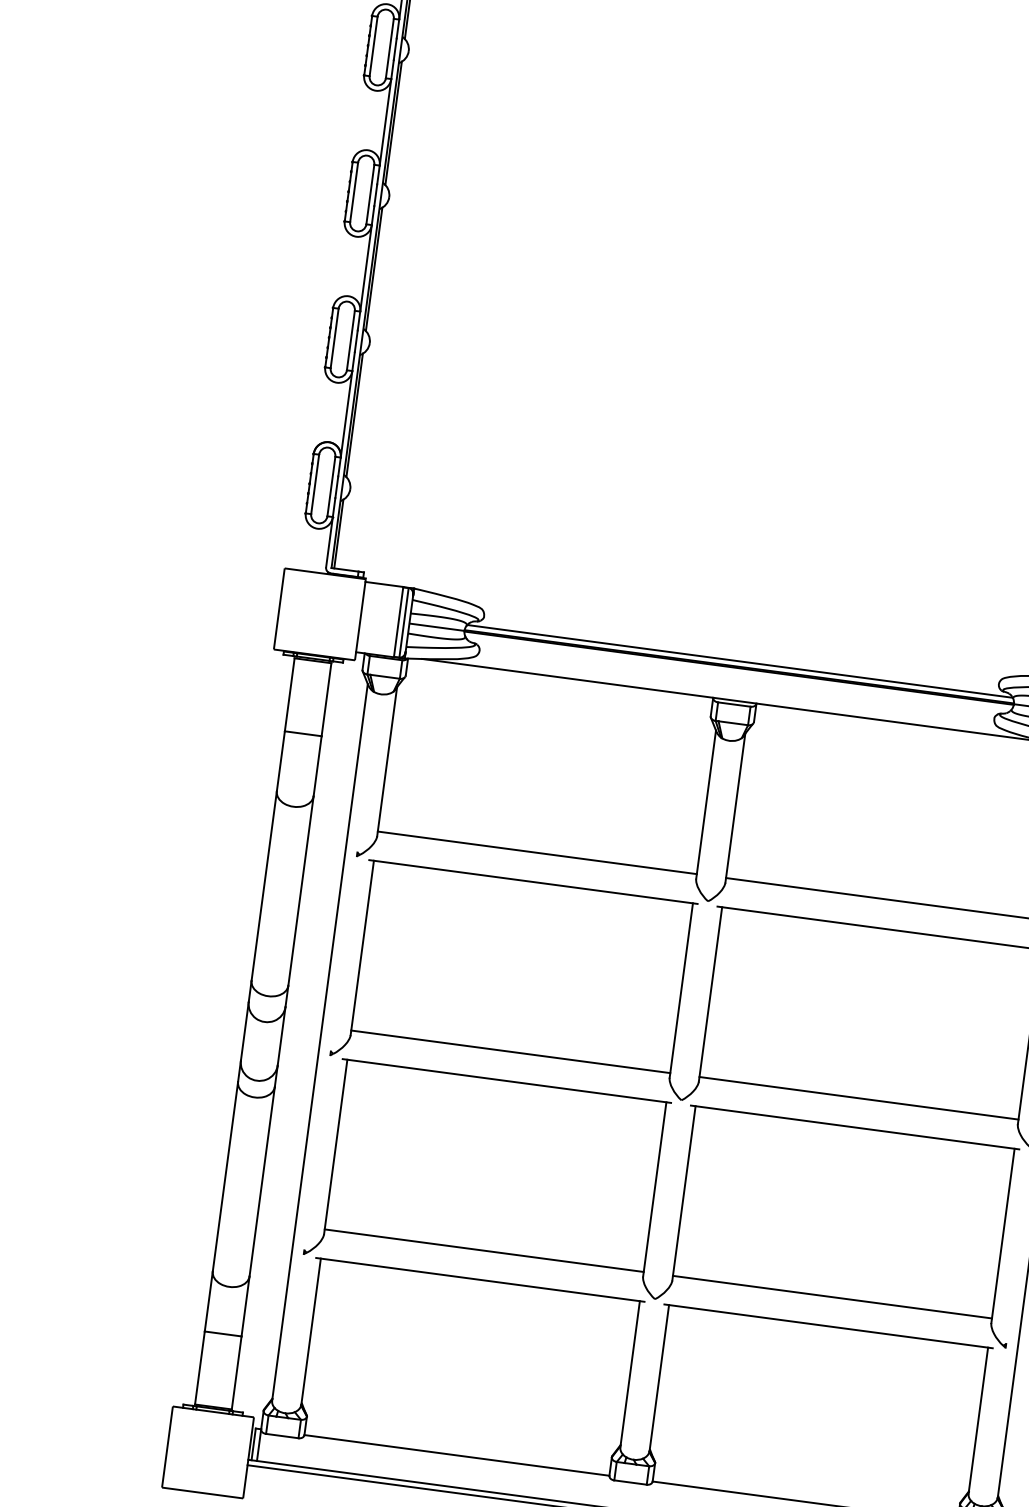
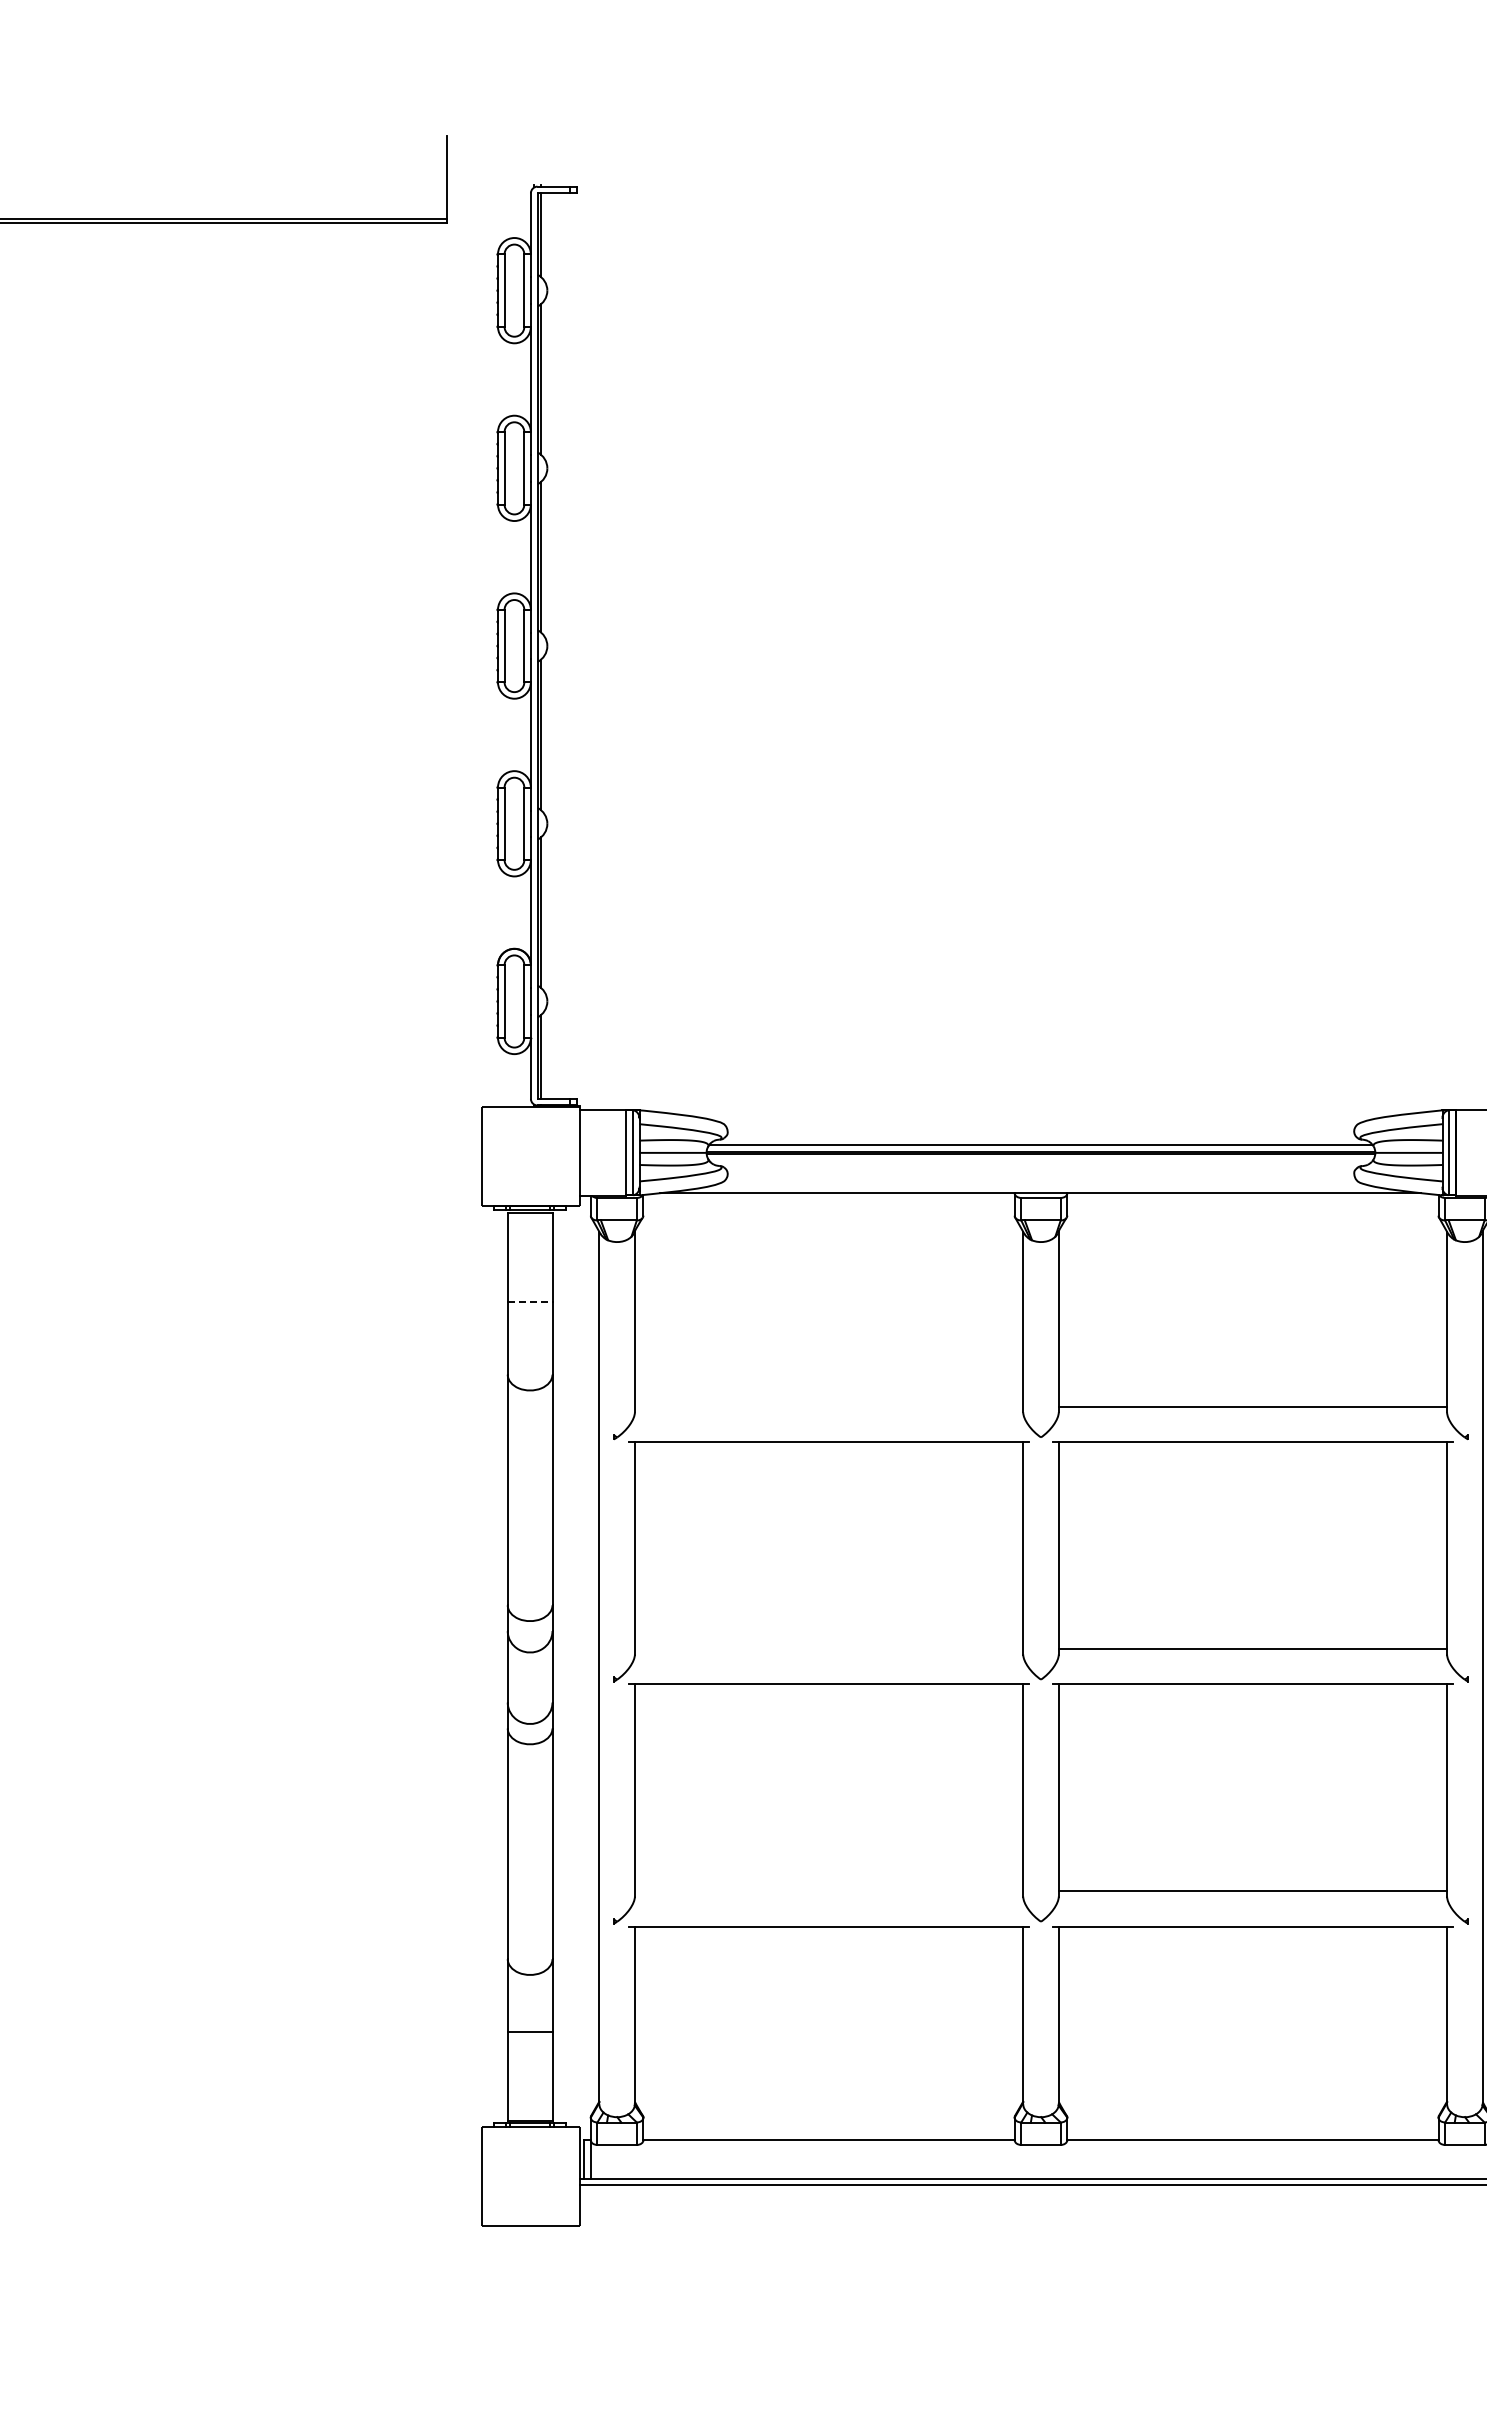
line: (303, 733) -> (530, 1301), solid -> dashed
line: (536, 852) -> (828, 1406), removed
line: (510, 1051) -> (828, 1648), removed
line: (483, 1250) -> (828, 1890), removed

